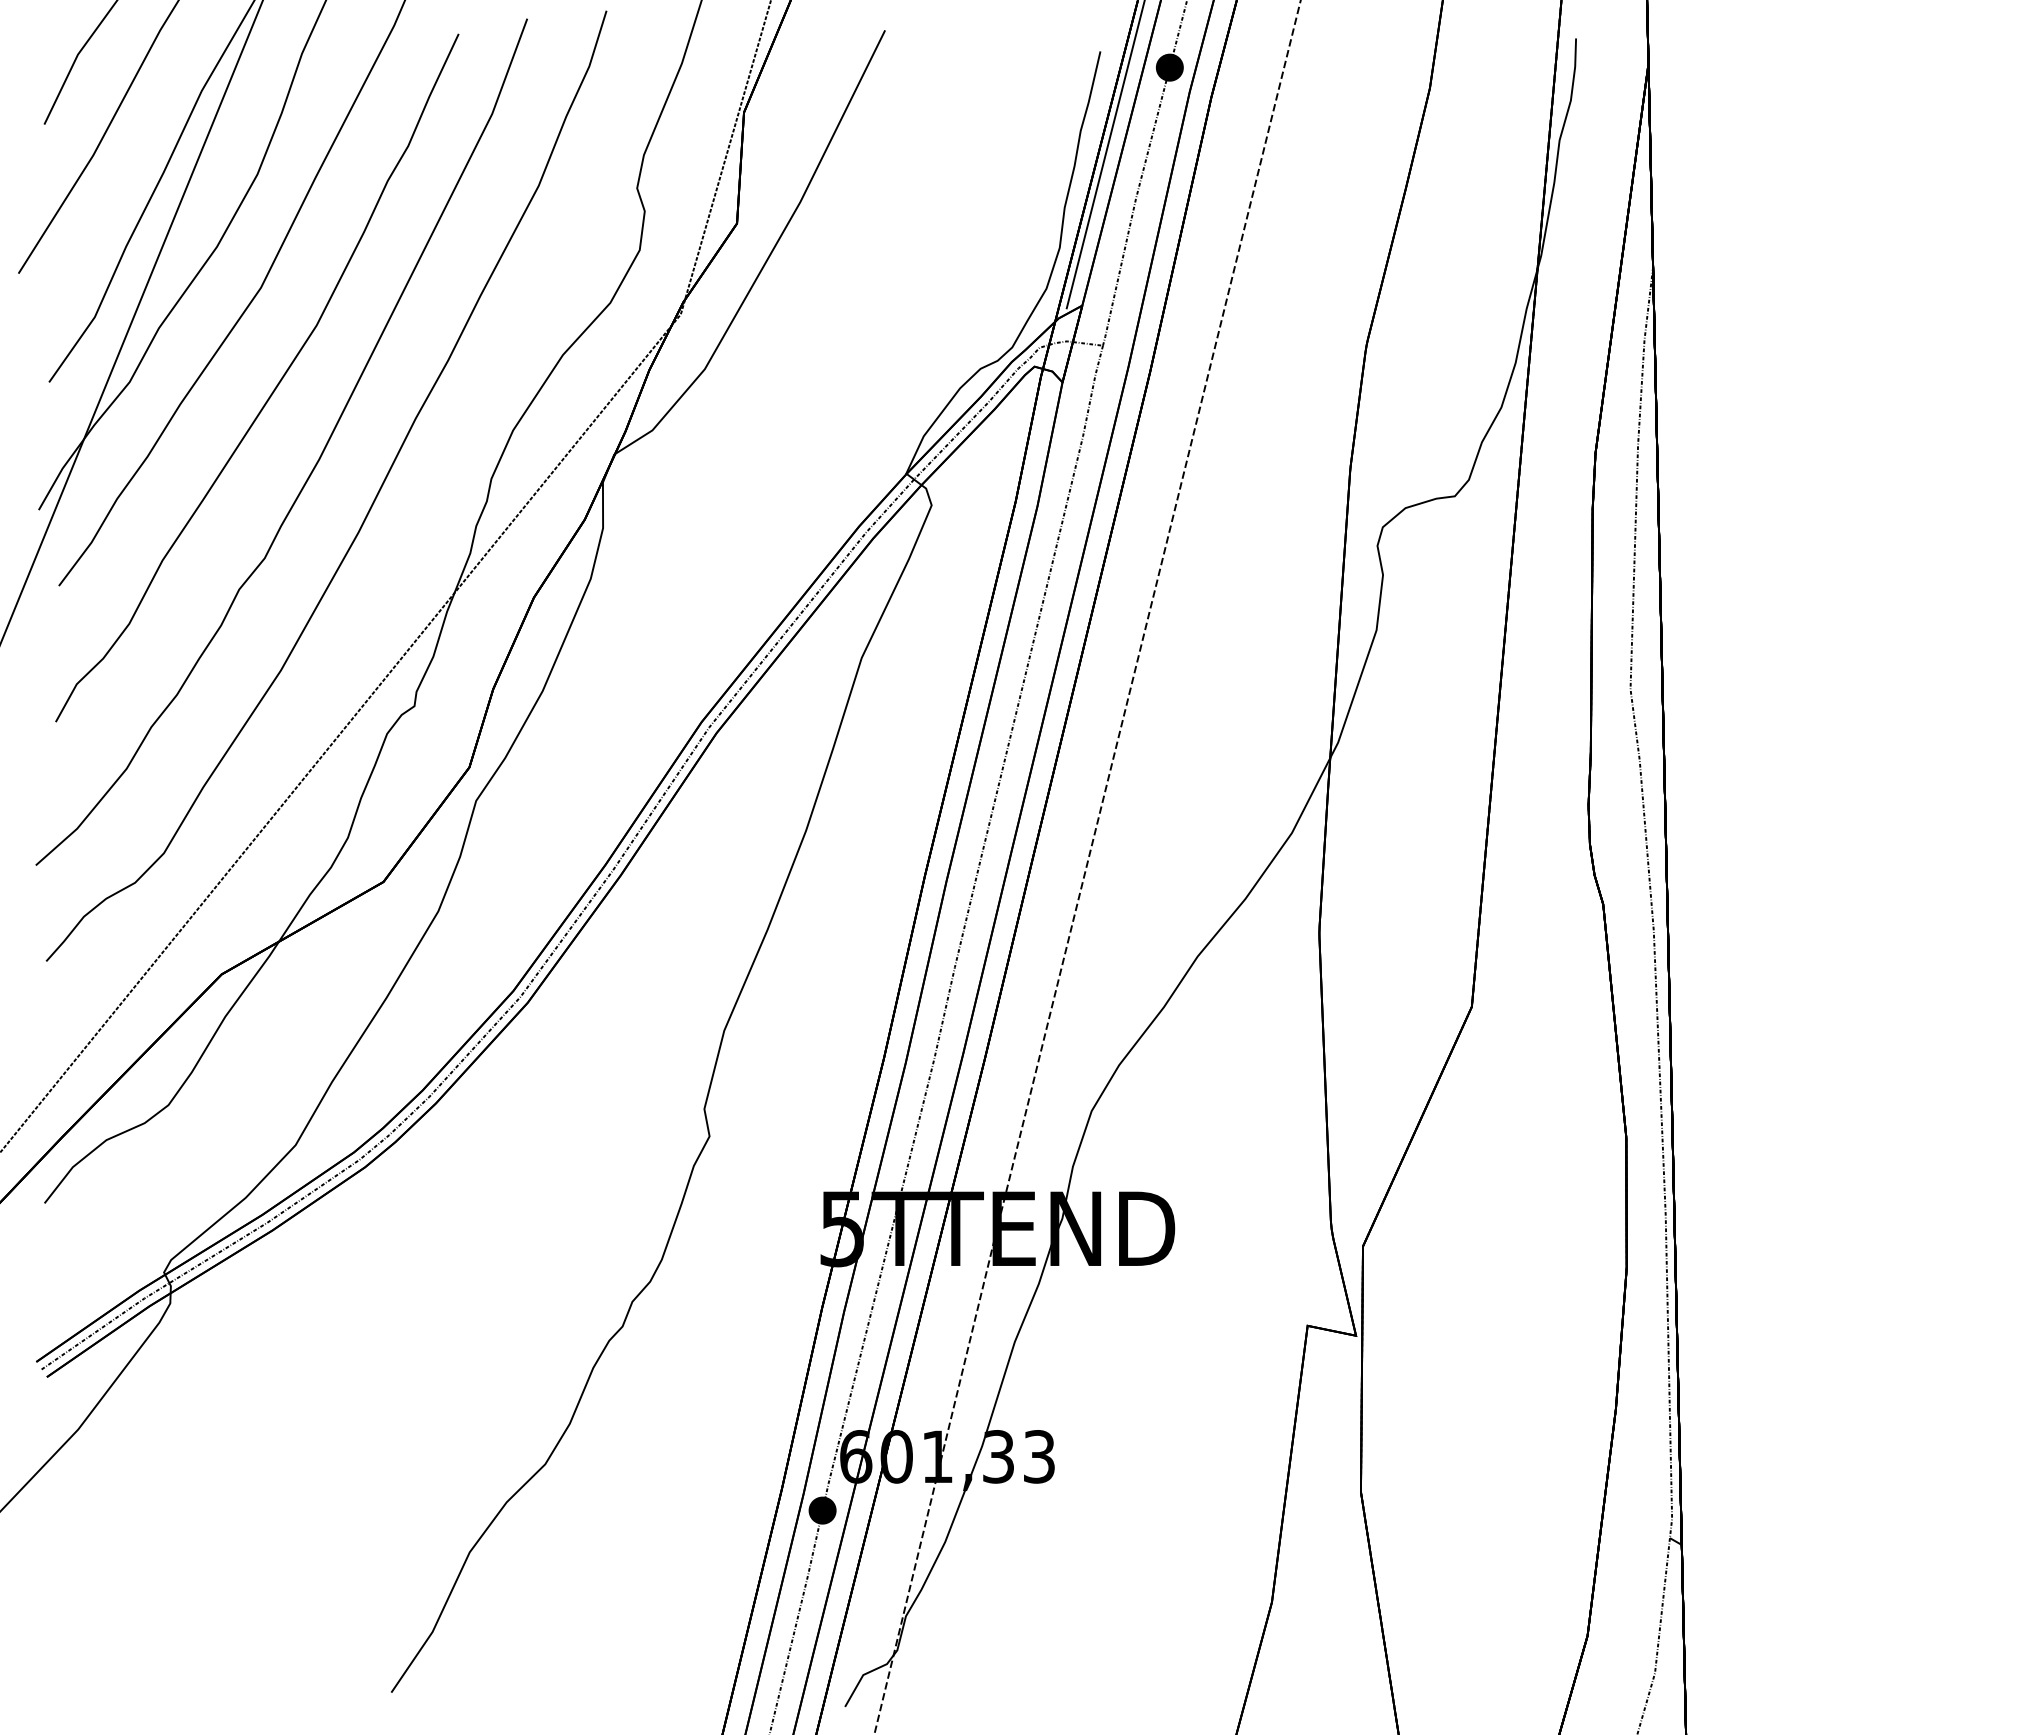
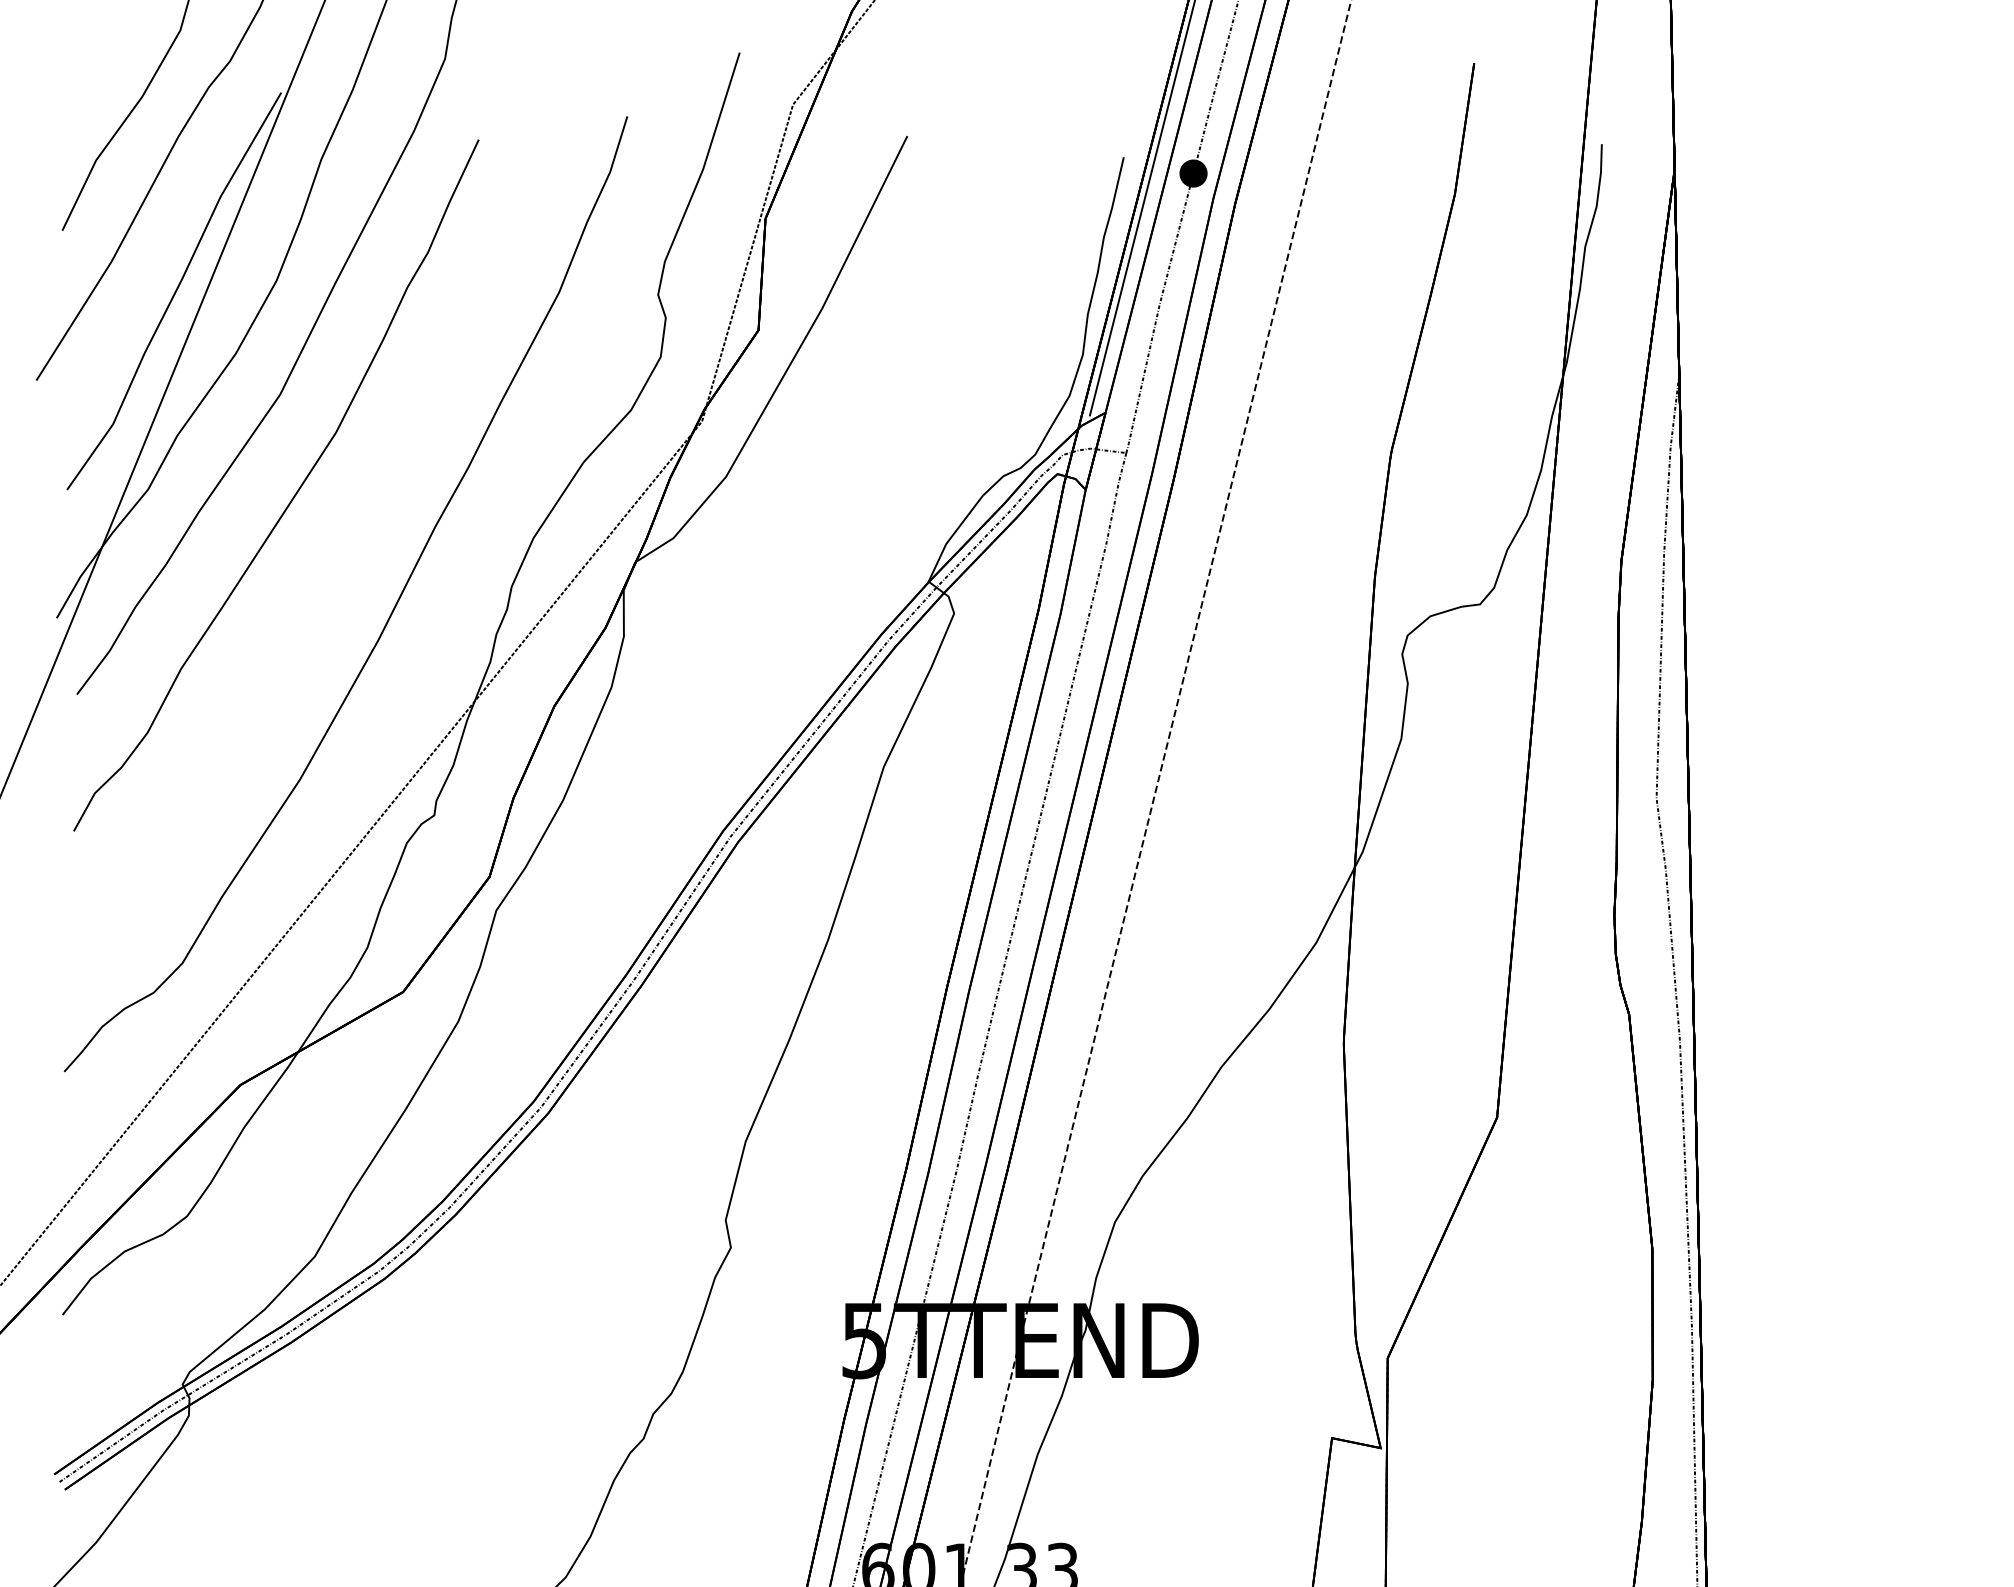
part: (315, 463) -> (334, 571), removed

